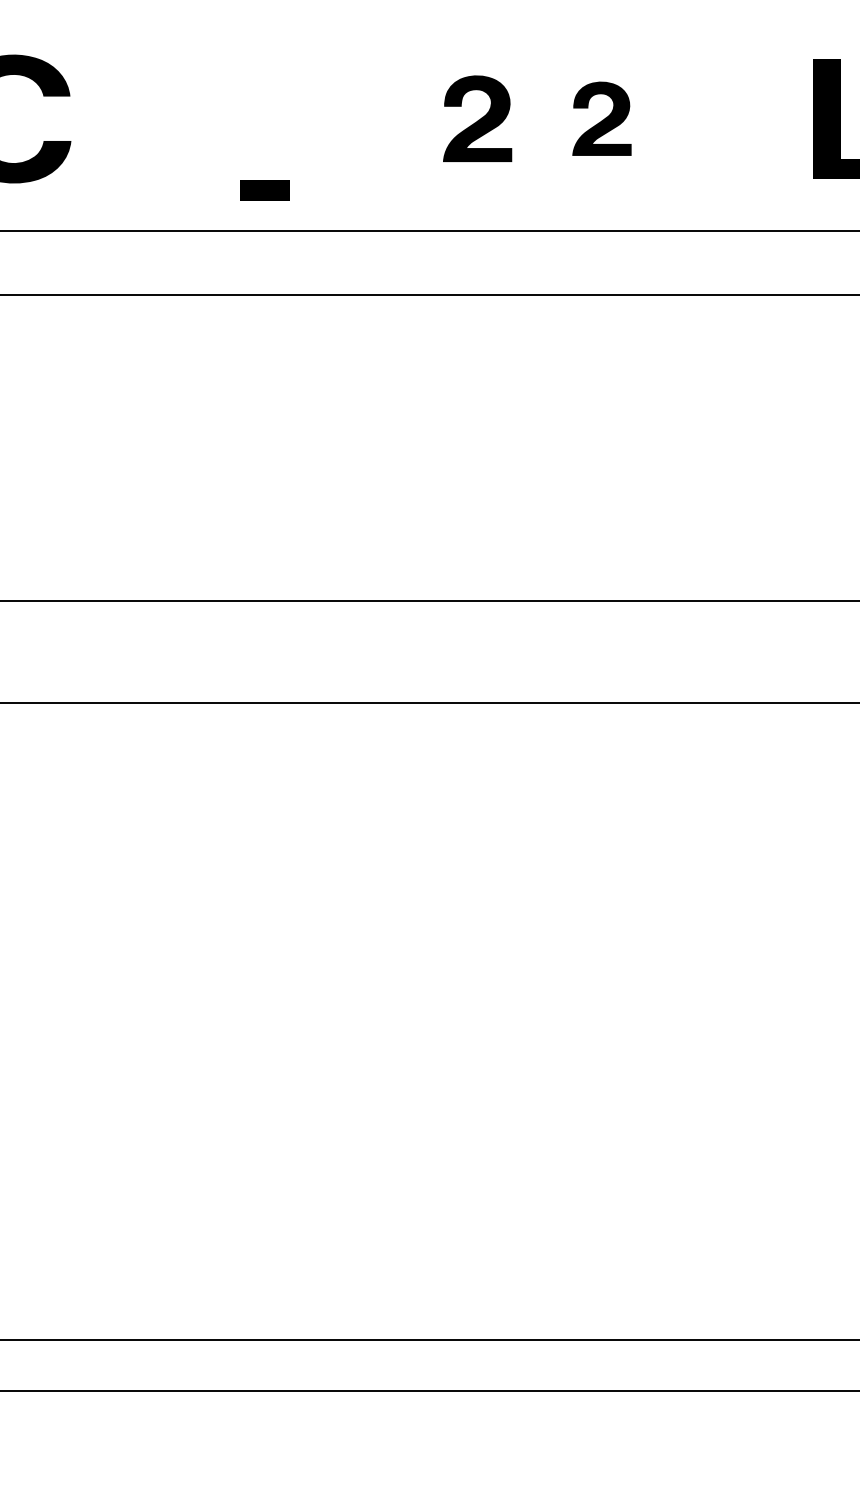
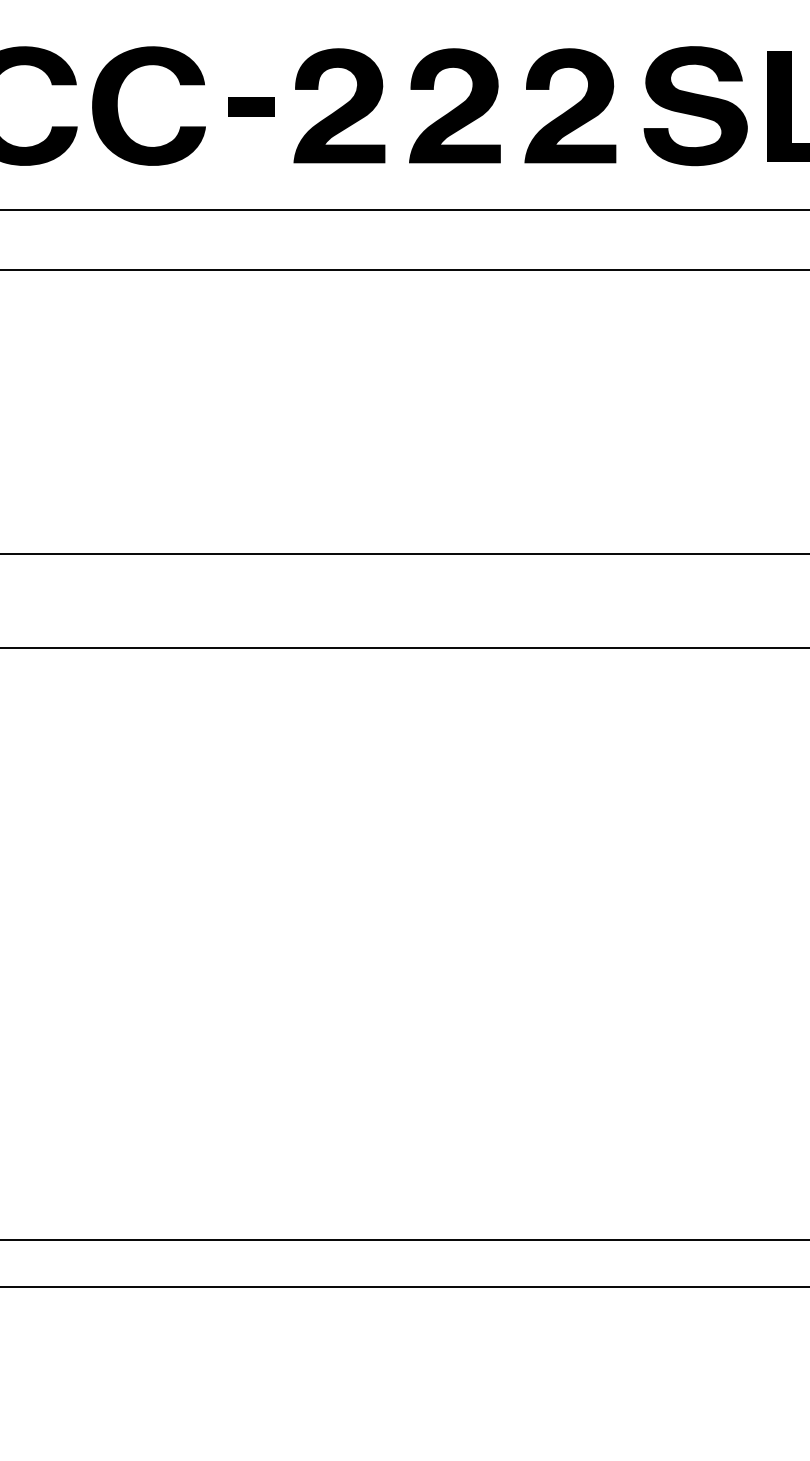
part: (353, 118) -> (339, 105), added
part: (477, 118) -> (454, 105), size x1.43
part: (602, 118) -> (570, 105), size x1.67
part: (736, 119) -> (695, 106), added
part: (115, 124) -> (118, 111), added
part: (264, 189) -> (251, 106), moved

